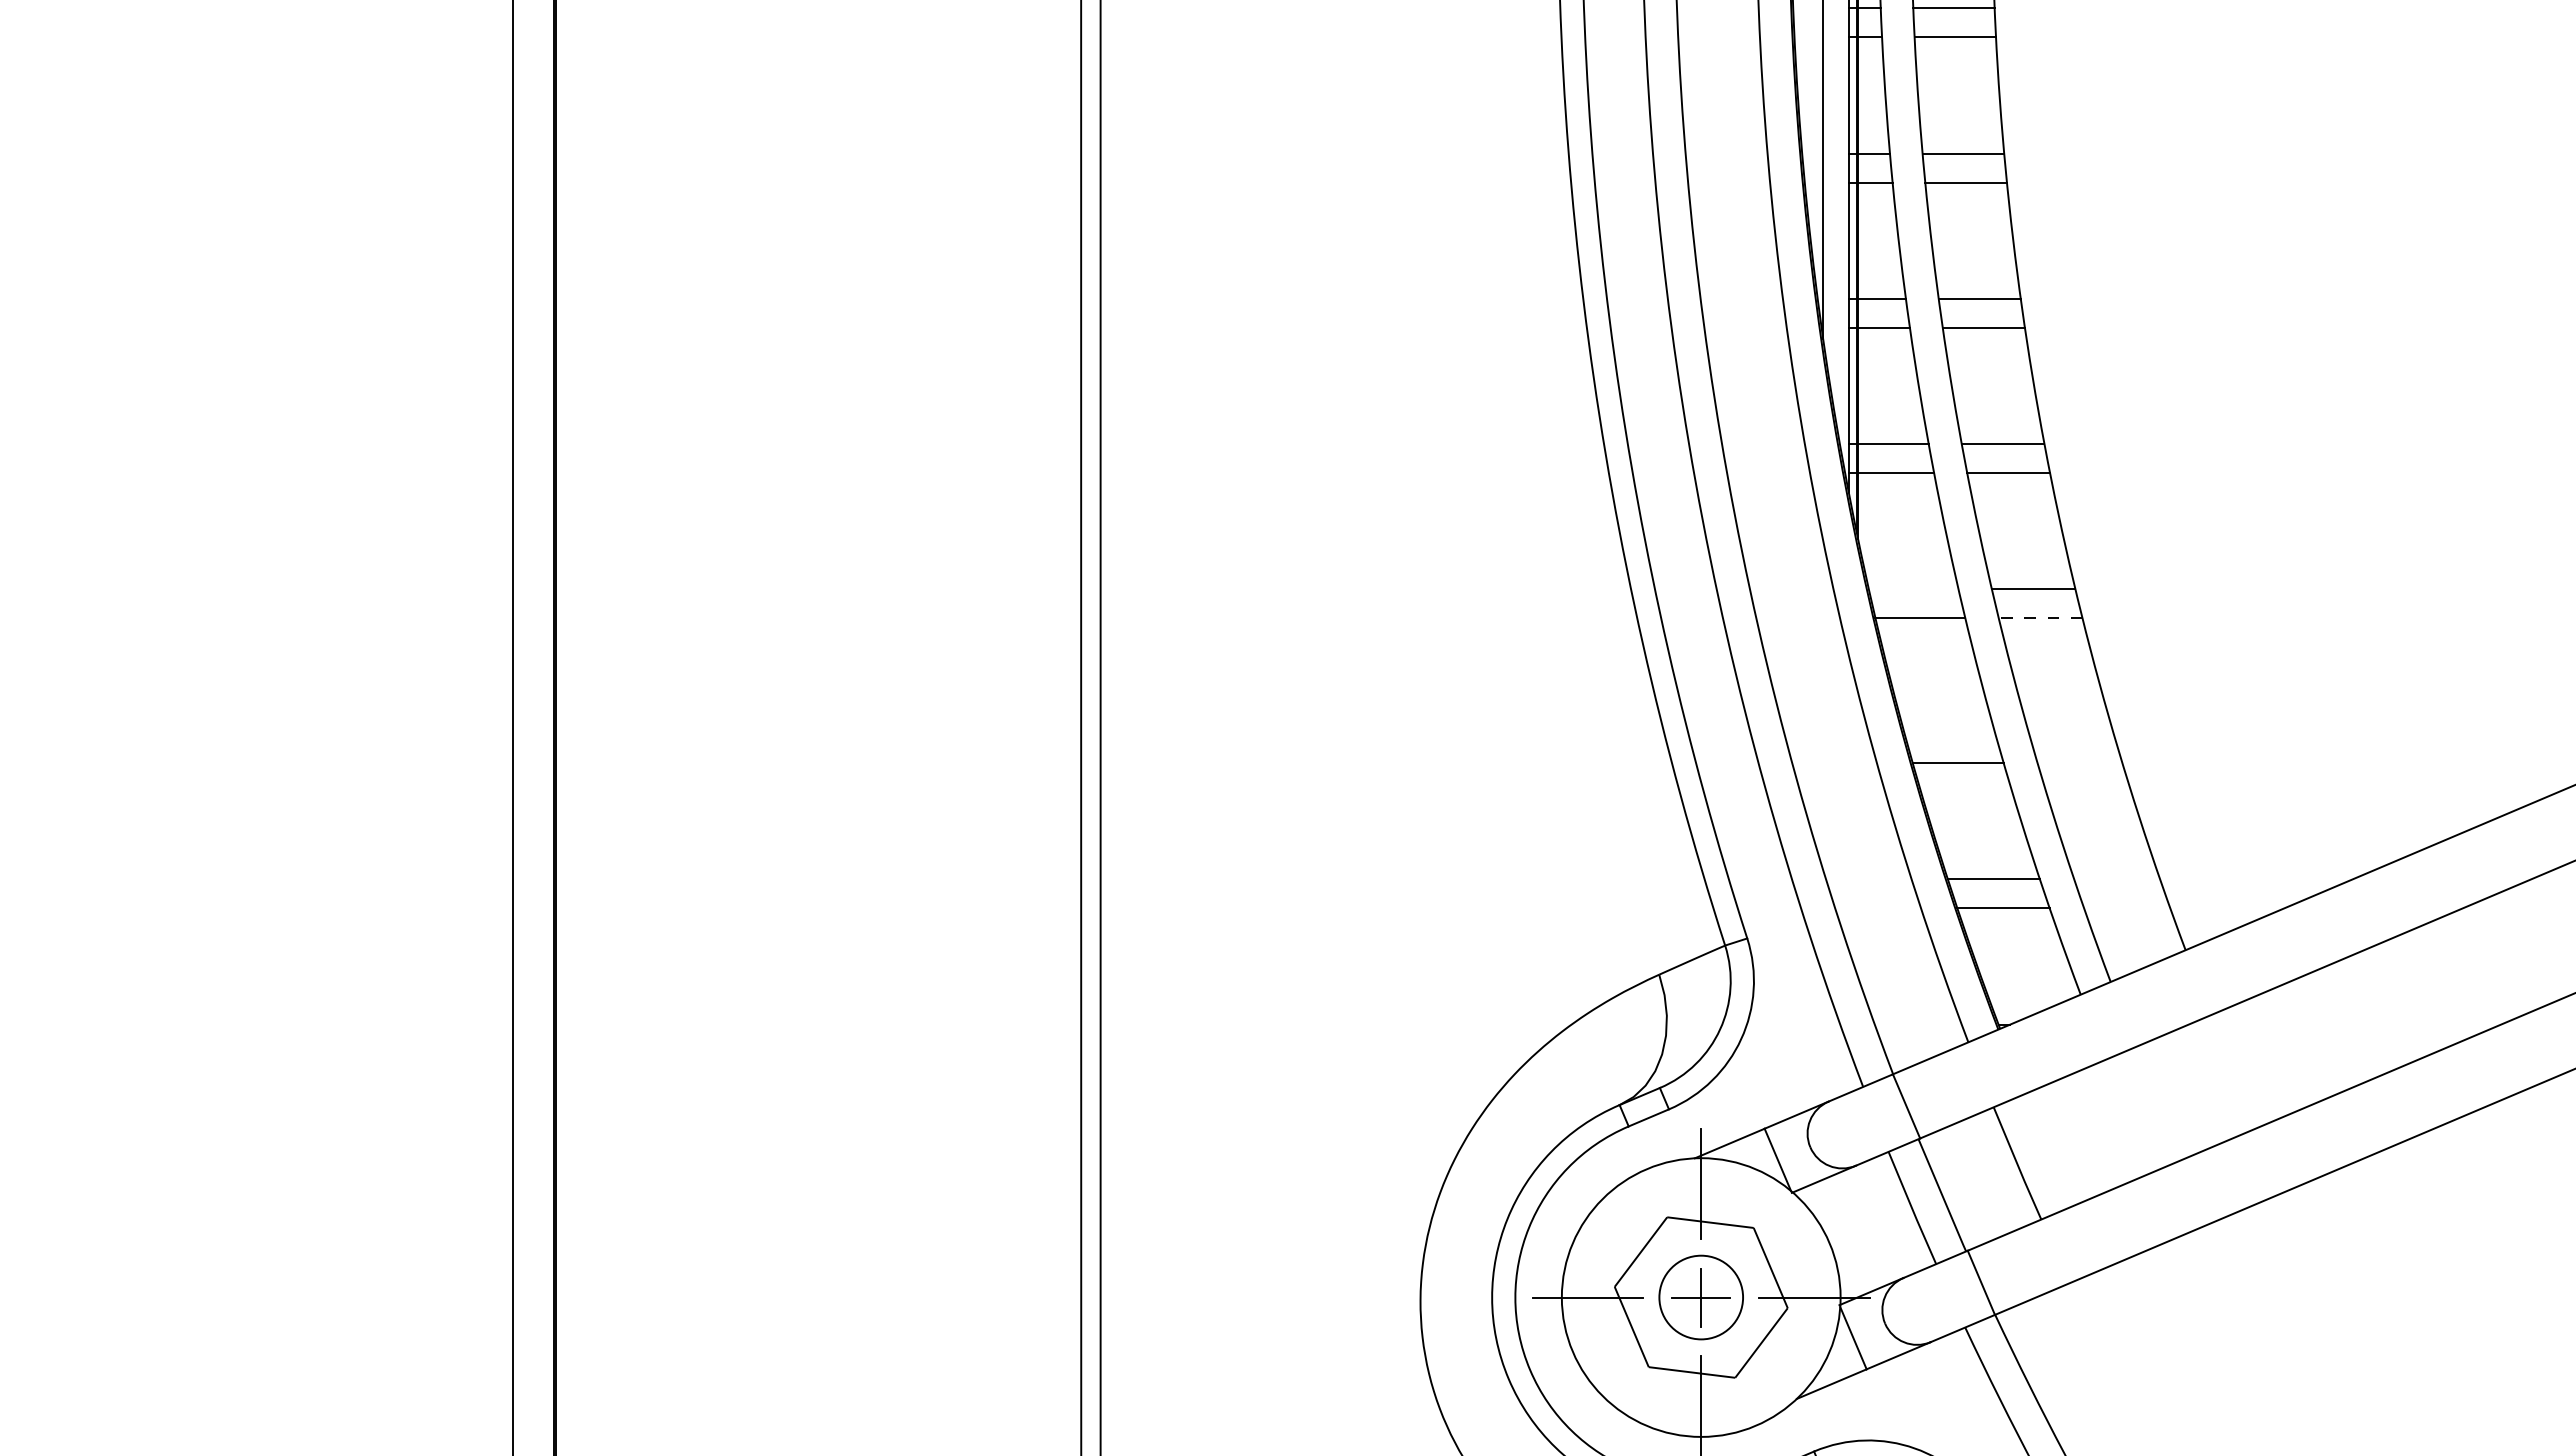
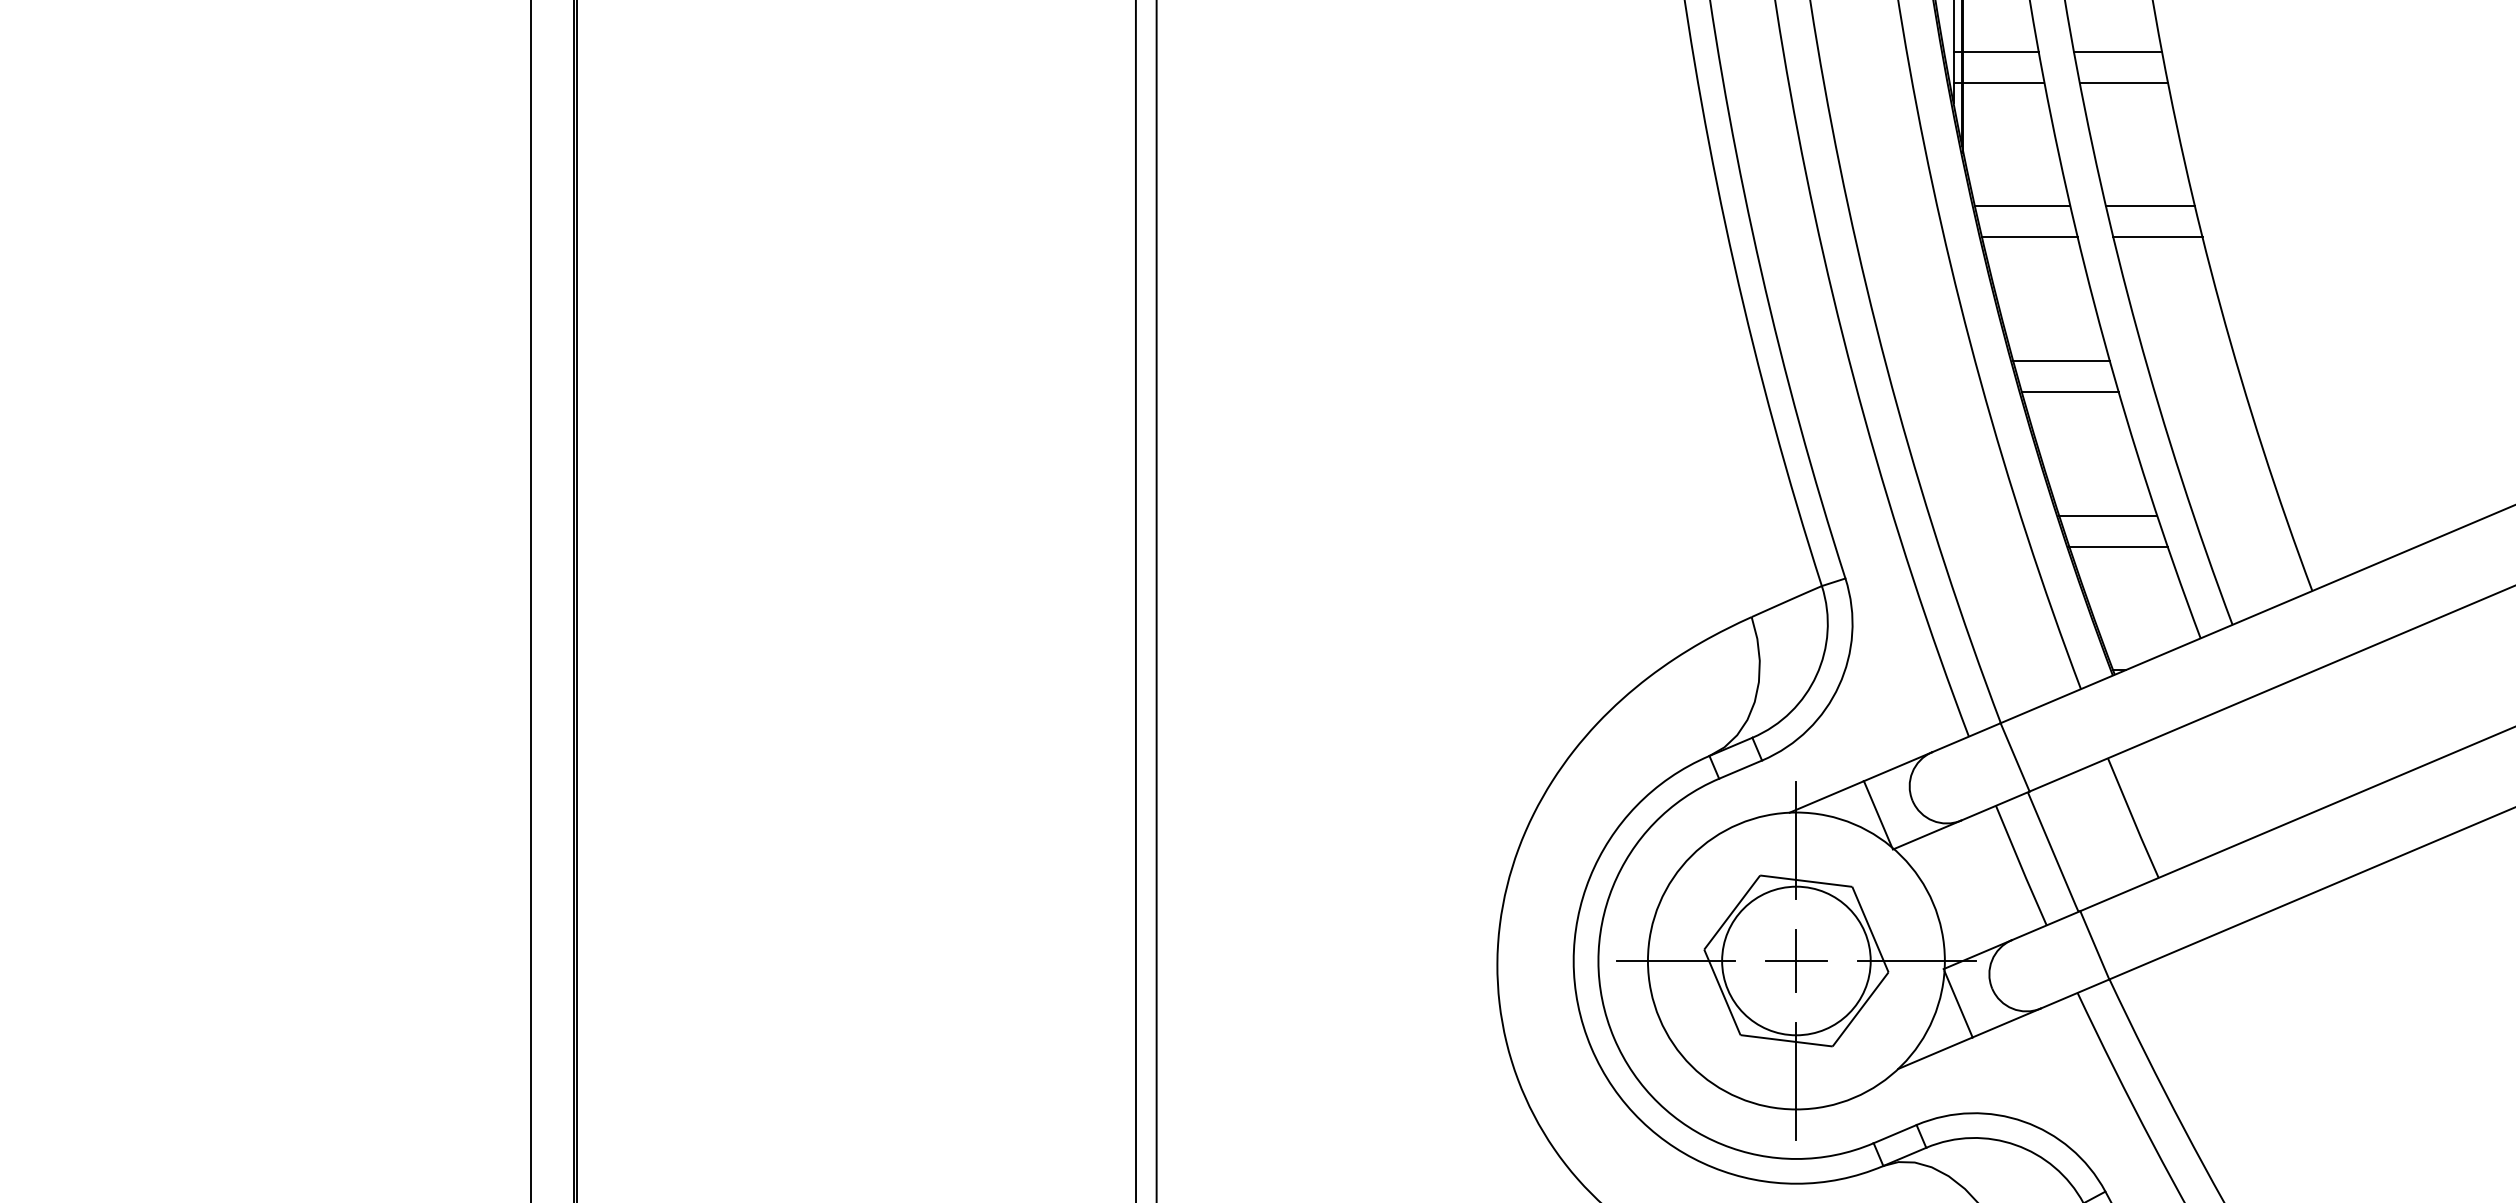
line: (1913, 589) -> (2022, 206), added
line: (2040, 618) -> (2157, 237), dashed -> solid
line: (1949, 734) -> (2060, 361), added
circle: (1701, 1297) -> (1796, 960), size x1.67

